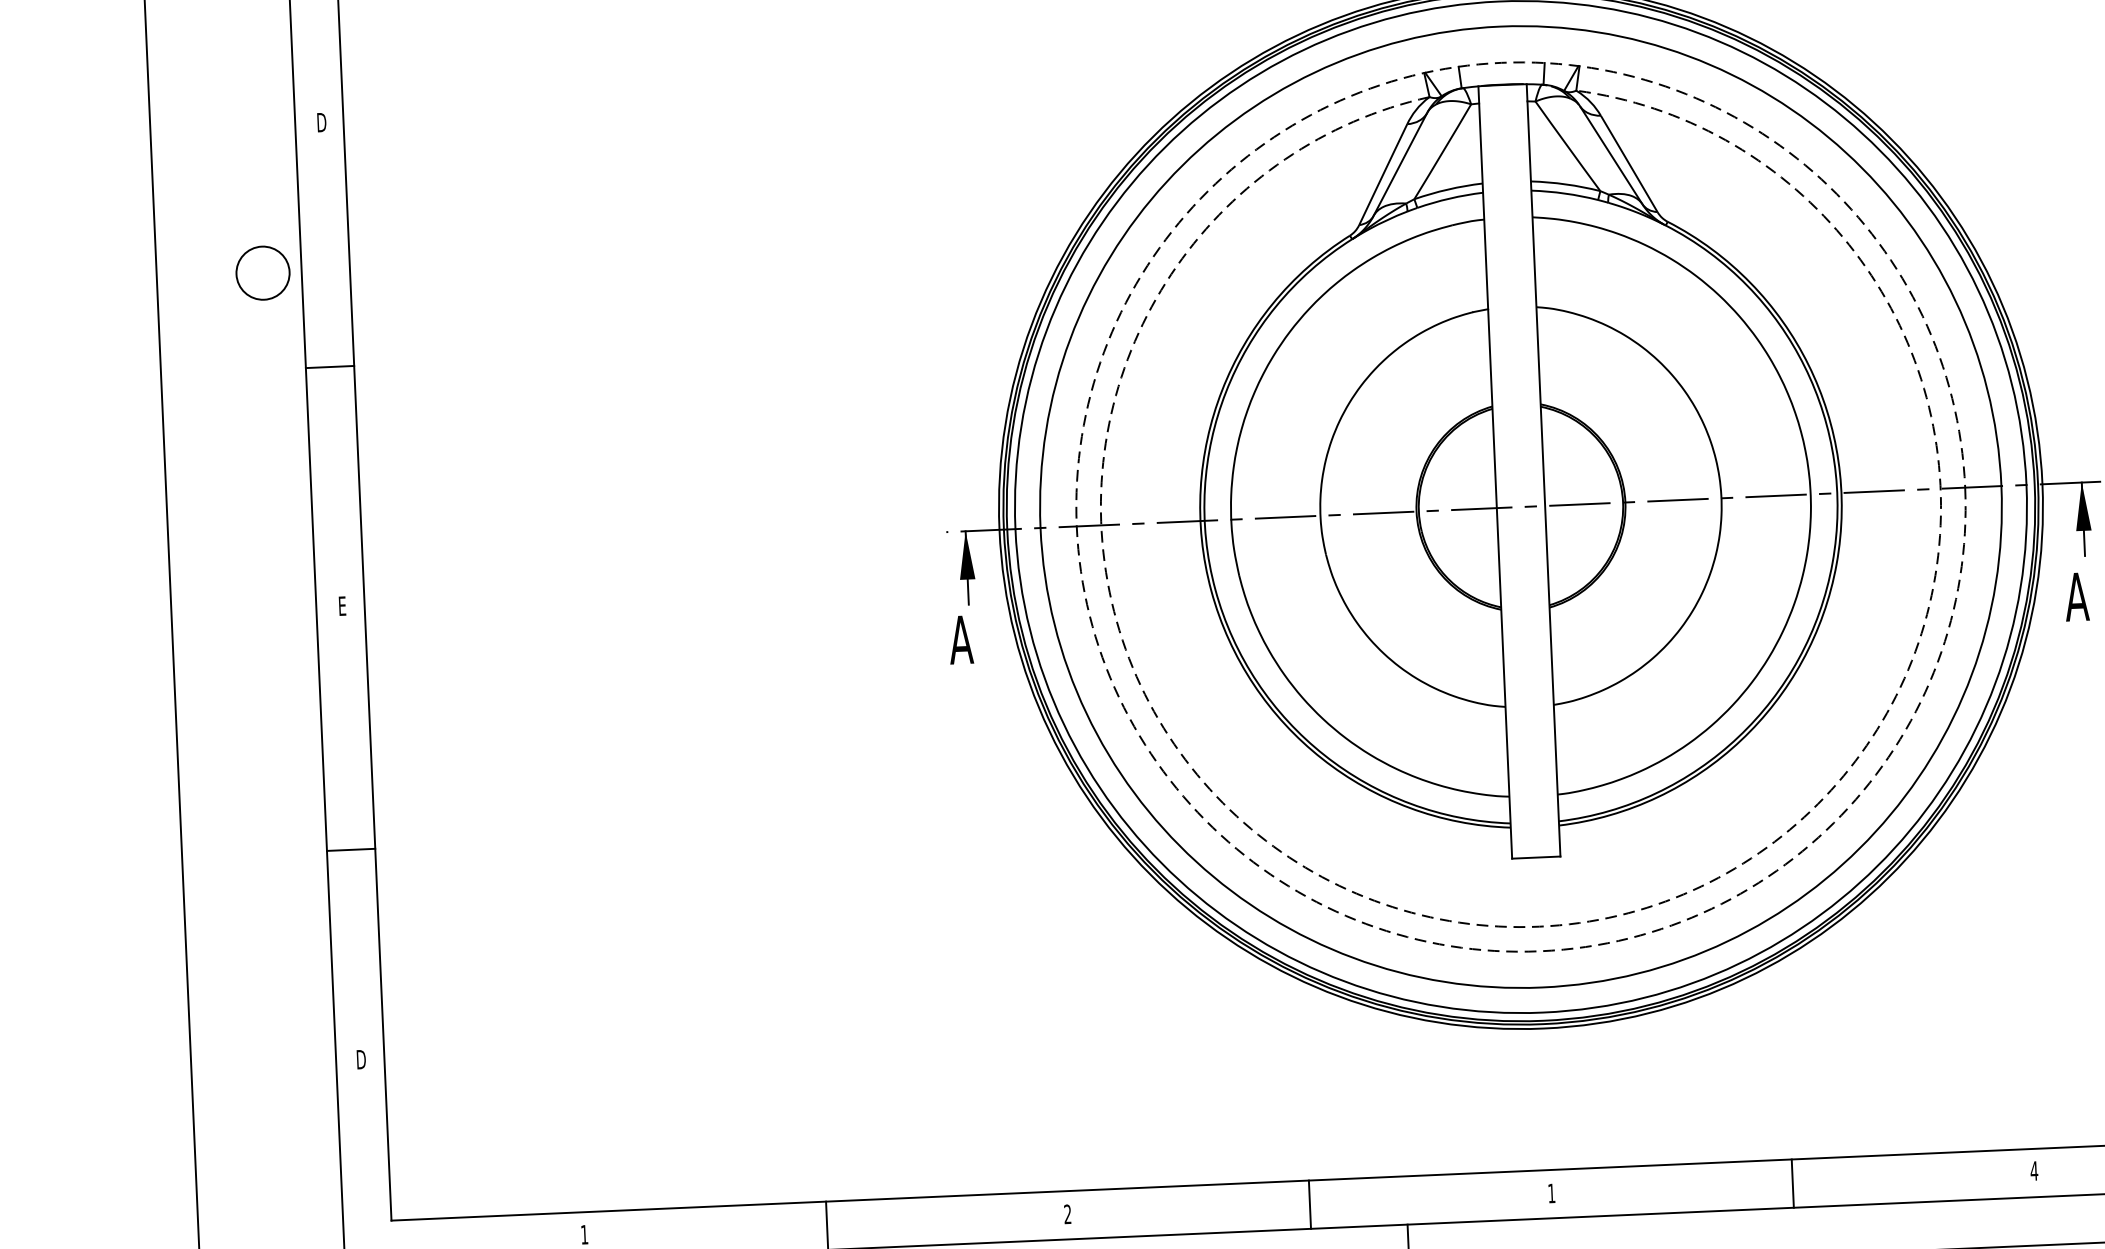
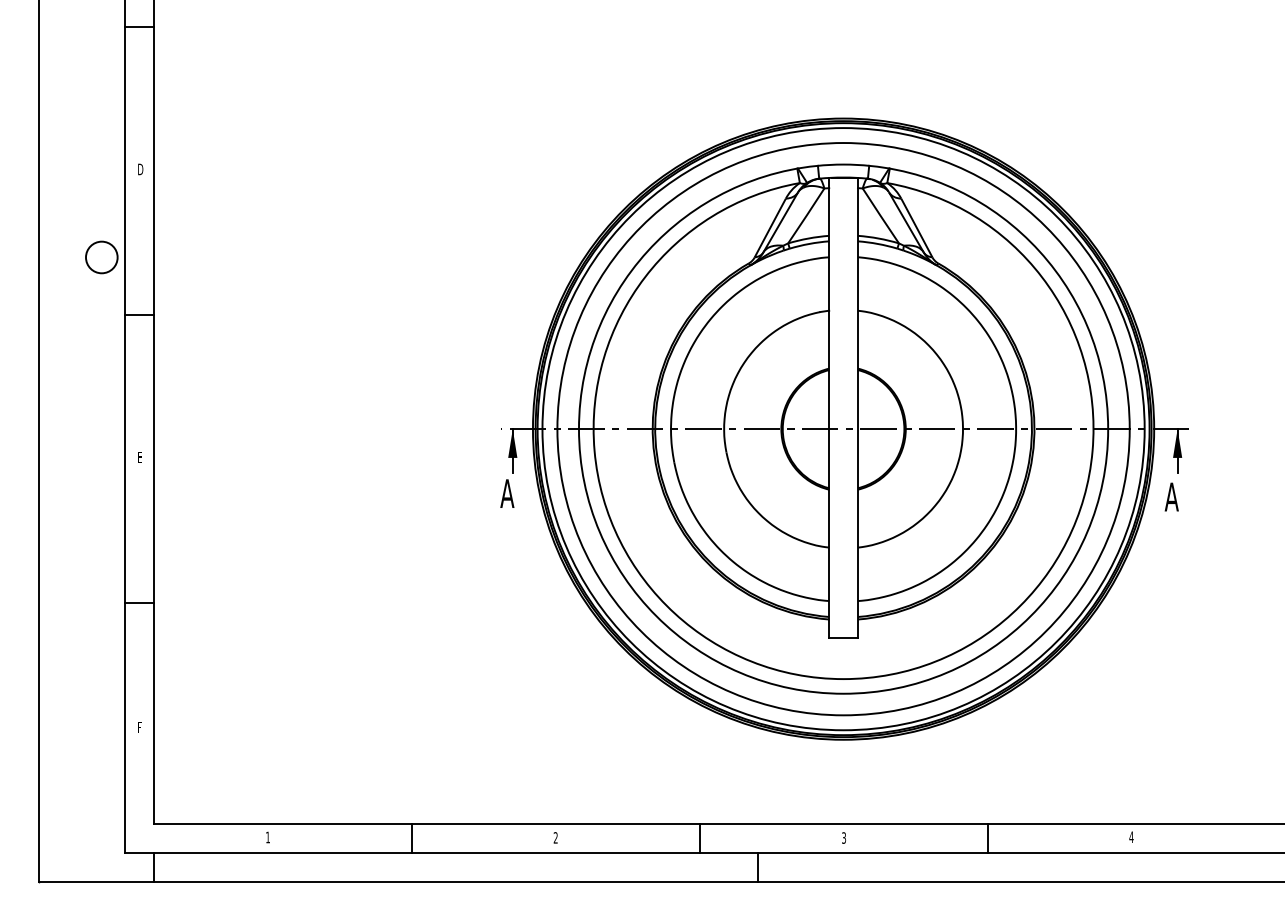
circle: (1520, 505) -> (843, 428), dashed -> solid
arc: (1539, 927) -> (843, 679), dashed -> solid
text: (360, 1059) -> (139, 727), D -> F
text: (1552, 1192) -> (844, 837), 1 -> 3

